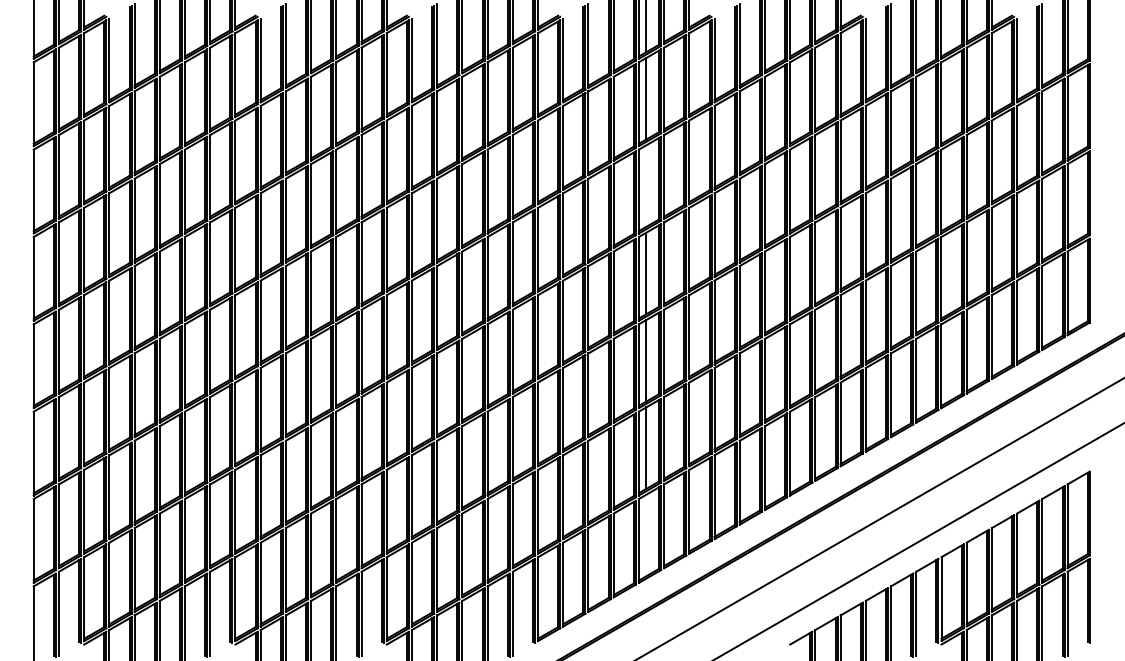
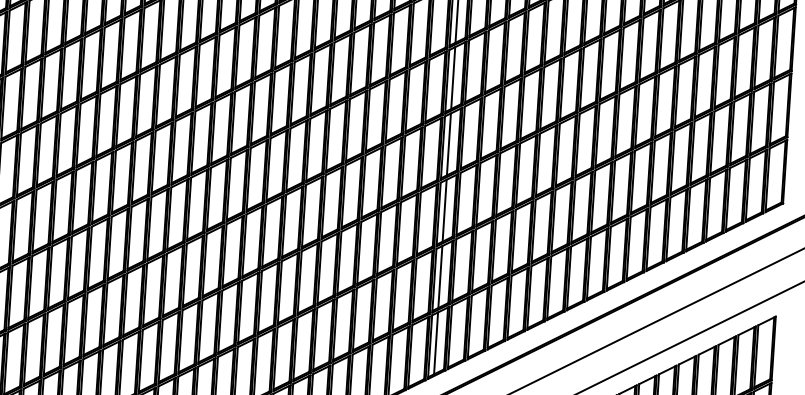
line: (646, 185) -> (453, 77), added
line: (646, 535) -> (436, 343), added

